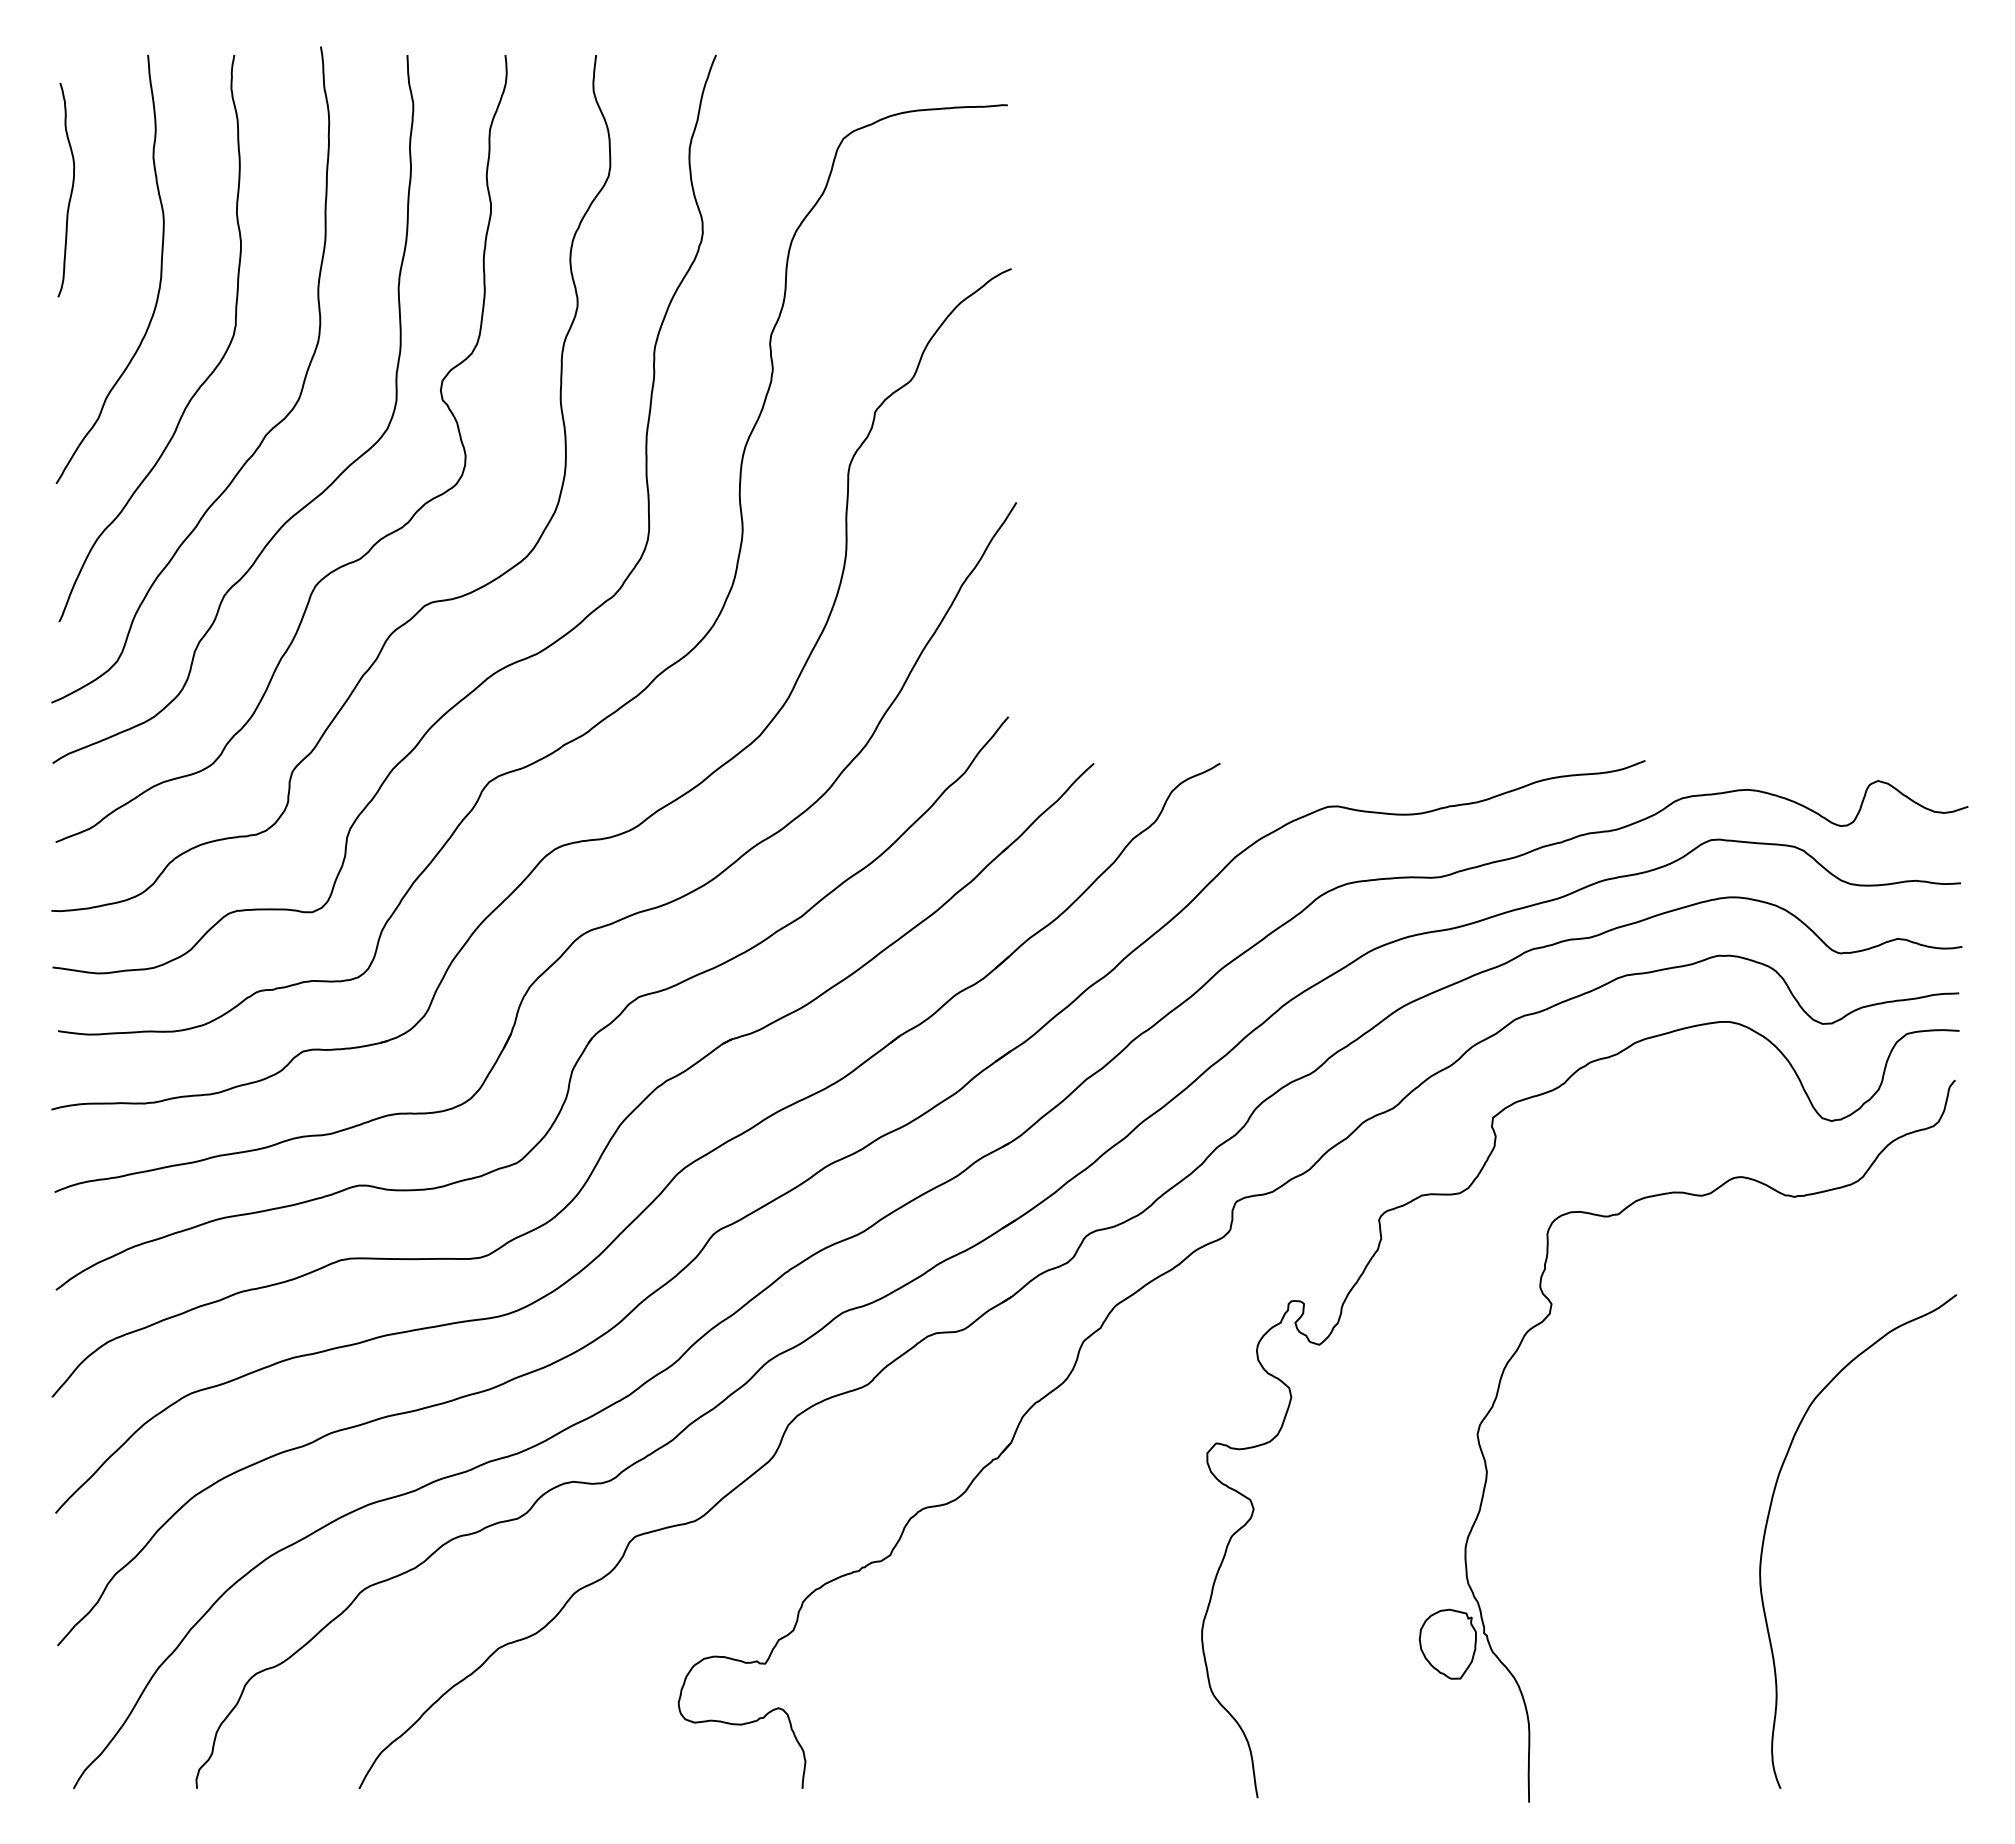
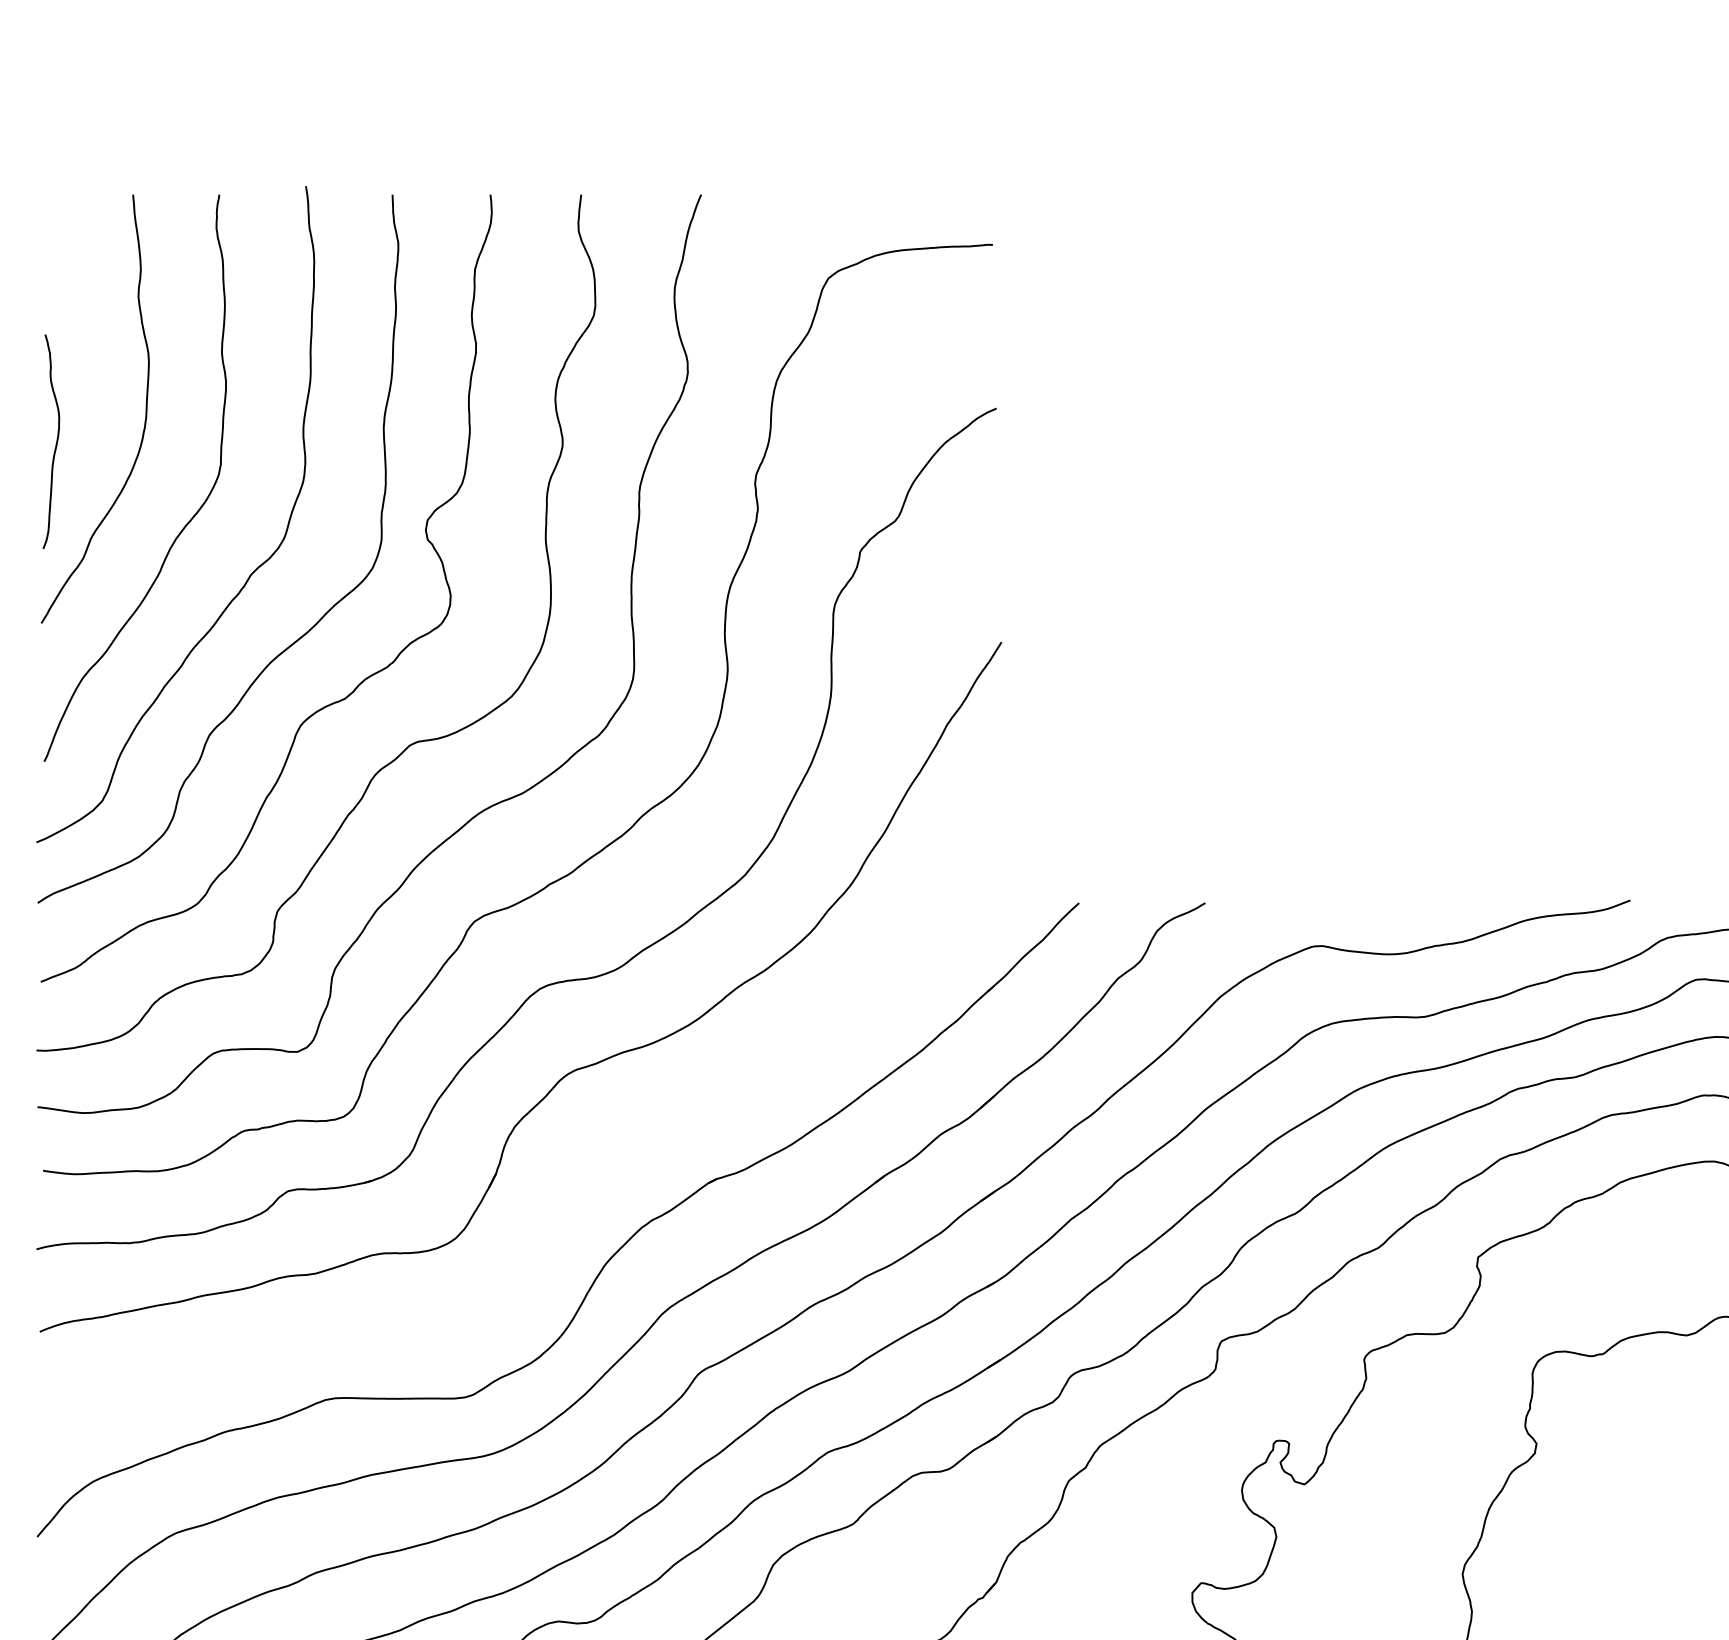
curve: (71, 189) -> (56, 441), moved
part: (589, 1039) -> (574, 1179), removed

